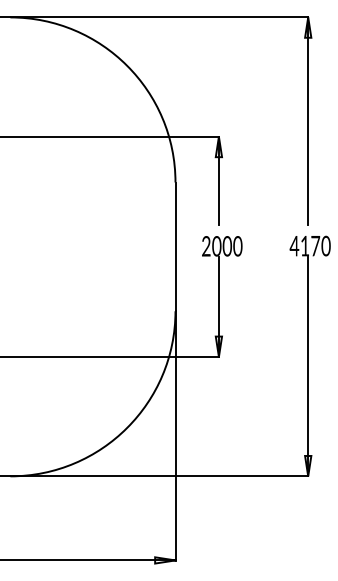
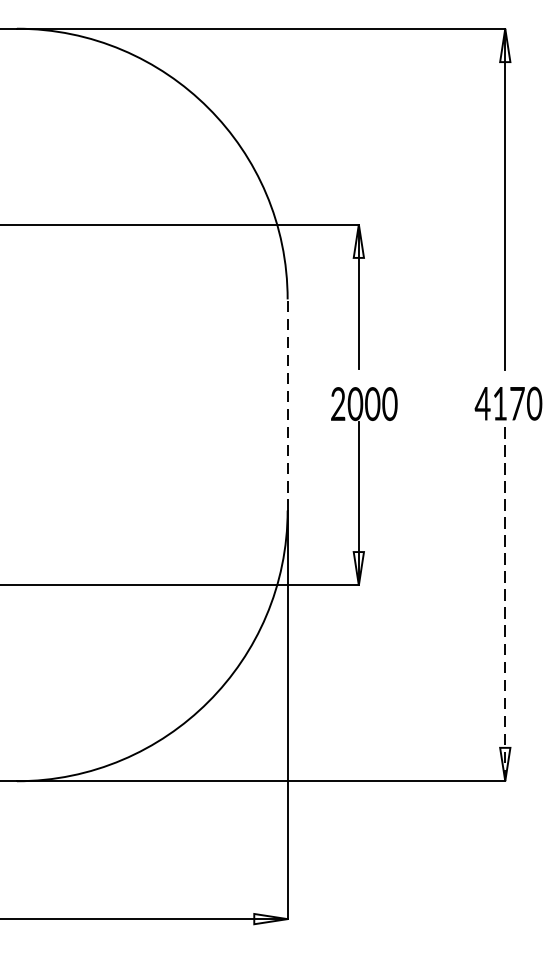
line: (175, 246) -> (287, 404), solid -> dashed
line: (308, 366) -> (505, 601), solid -> dashed

